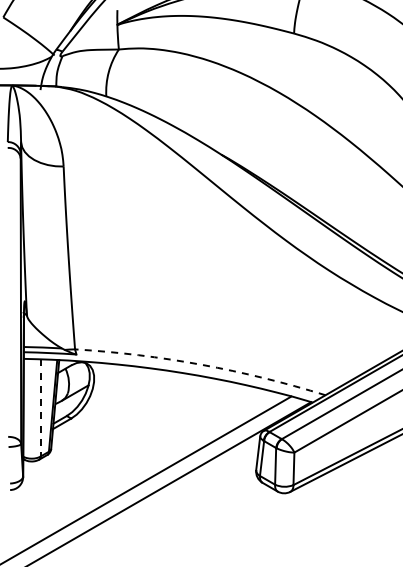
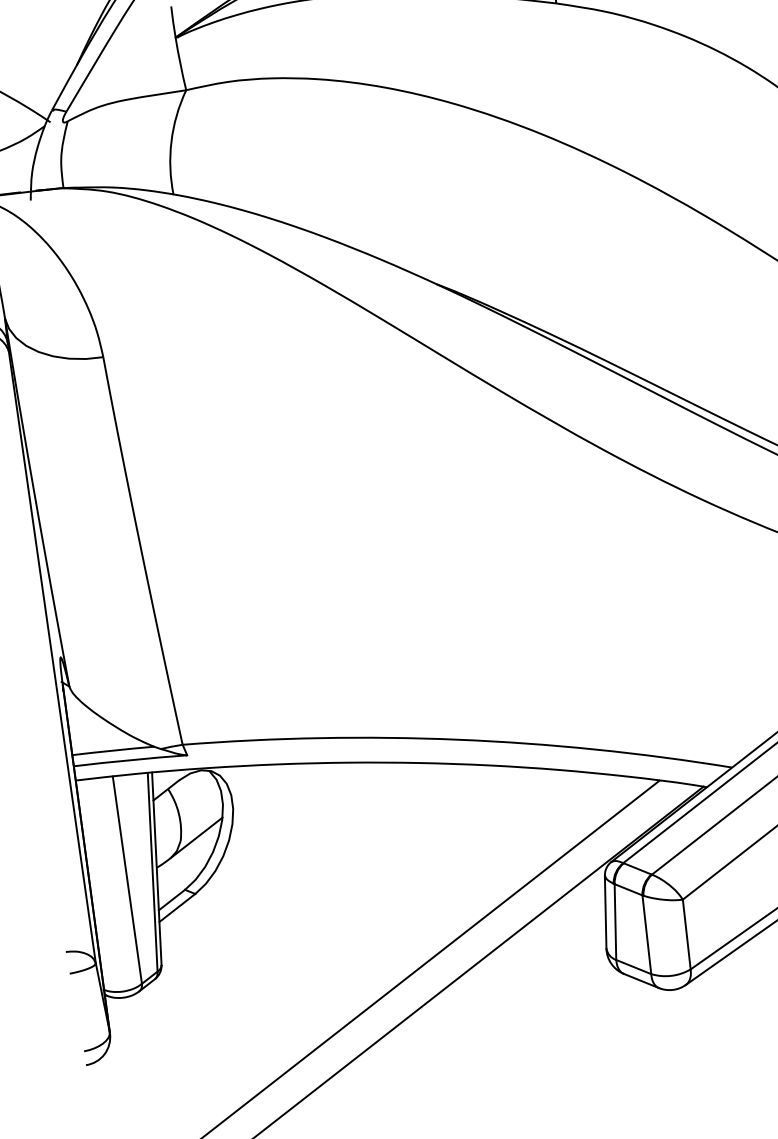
arc: (201, 364) -> (457, 739), dashed -> solid
line: (41, 408) -> (128, 881), dashed -> solid

